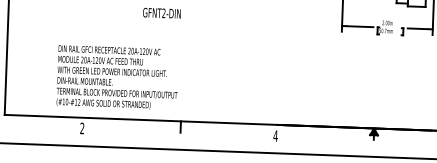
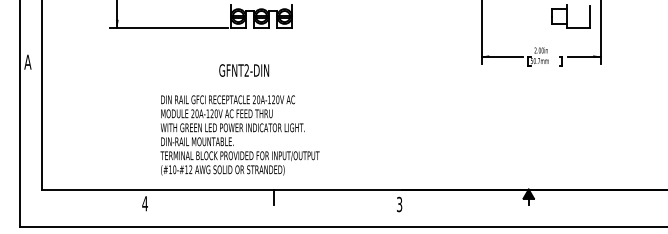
text: (162, 13) -> (244, 70), moved
text: (117, 77) -> (239, 135), moved
text: (81, 128) -> (144, 203), 2 -> 4
text: (275, 136) -> (399, 204), 4 -> 3

